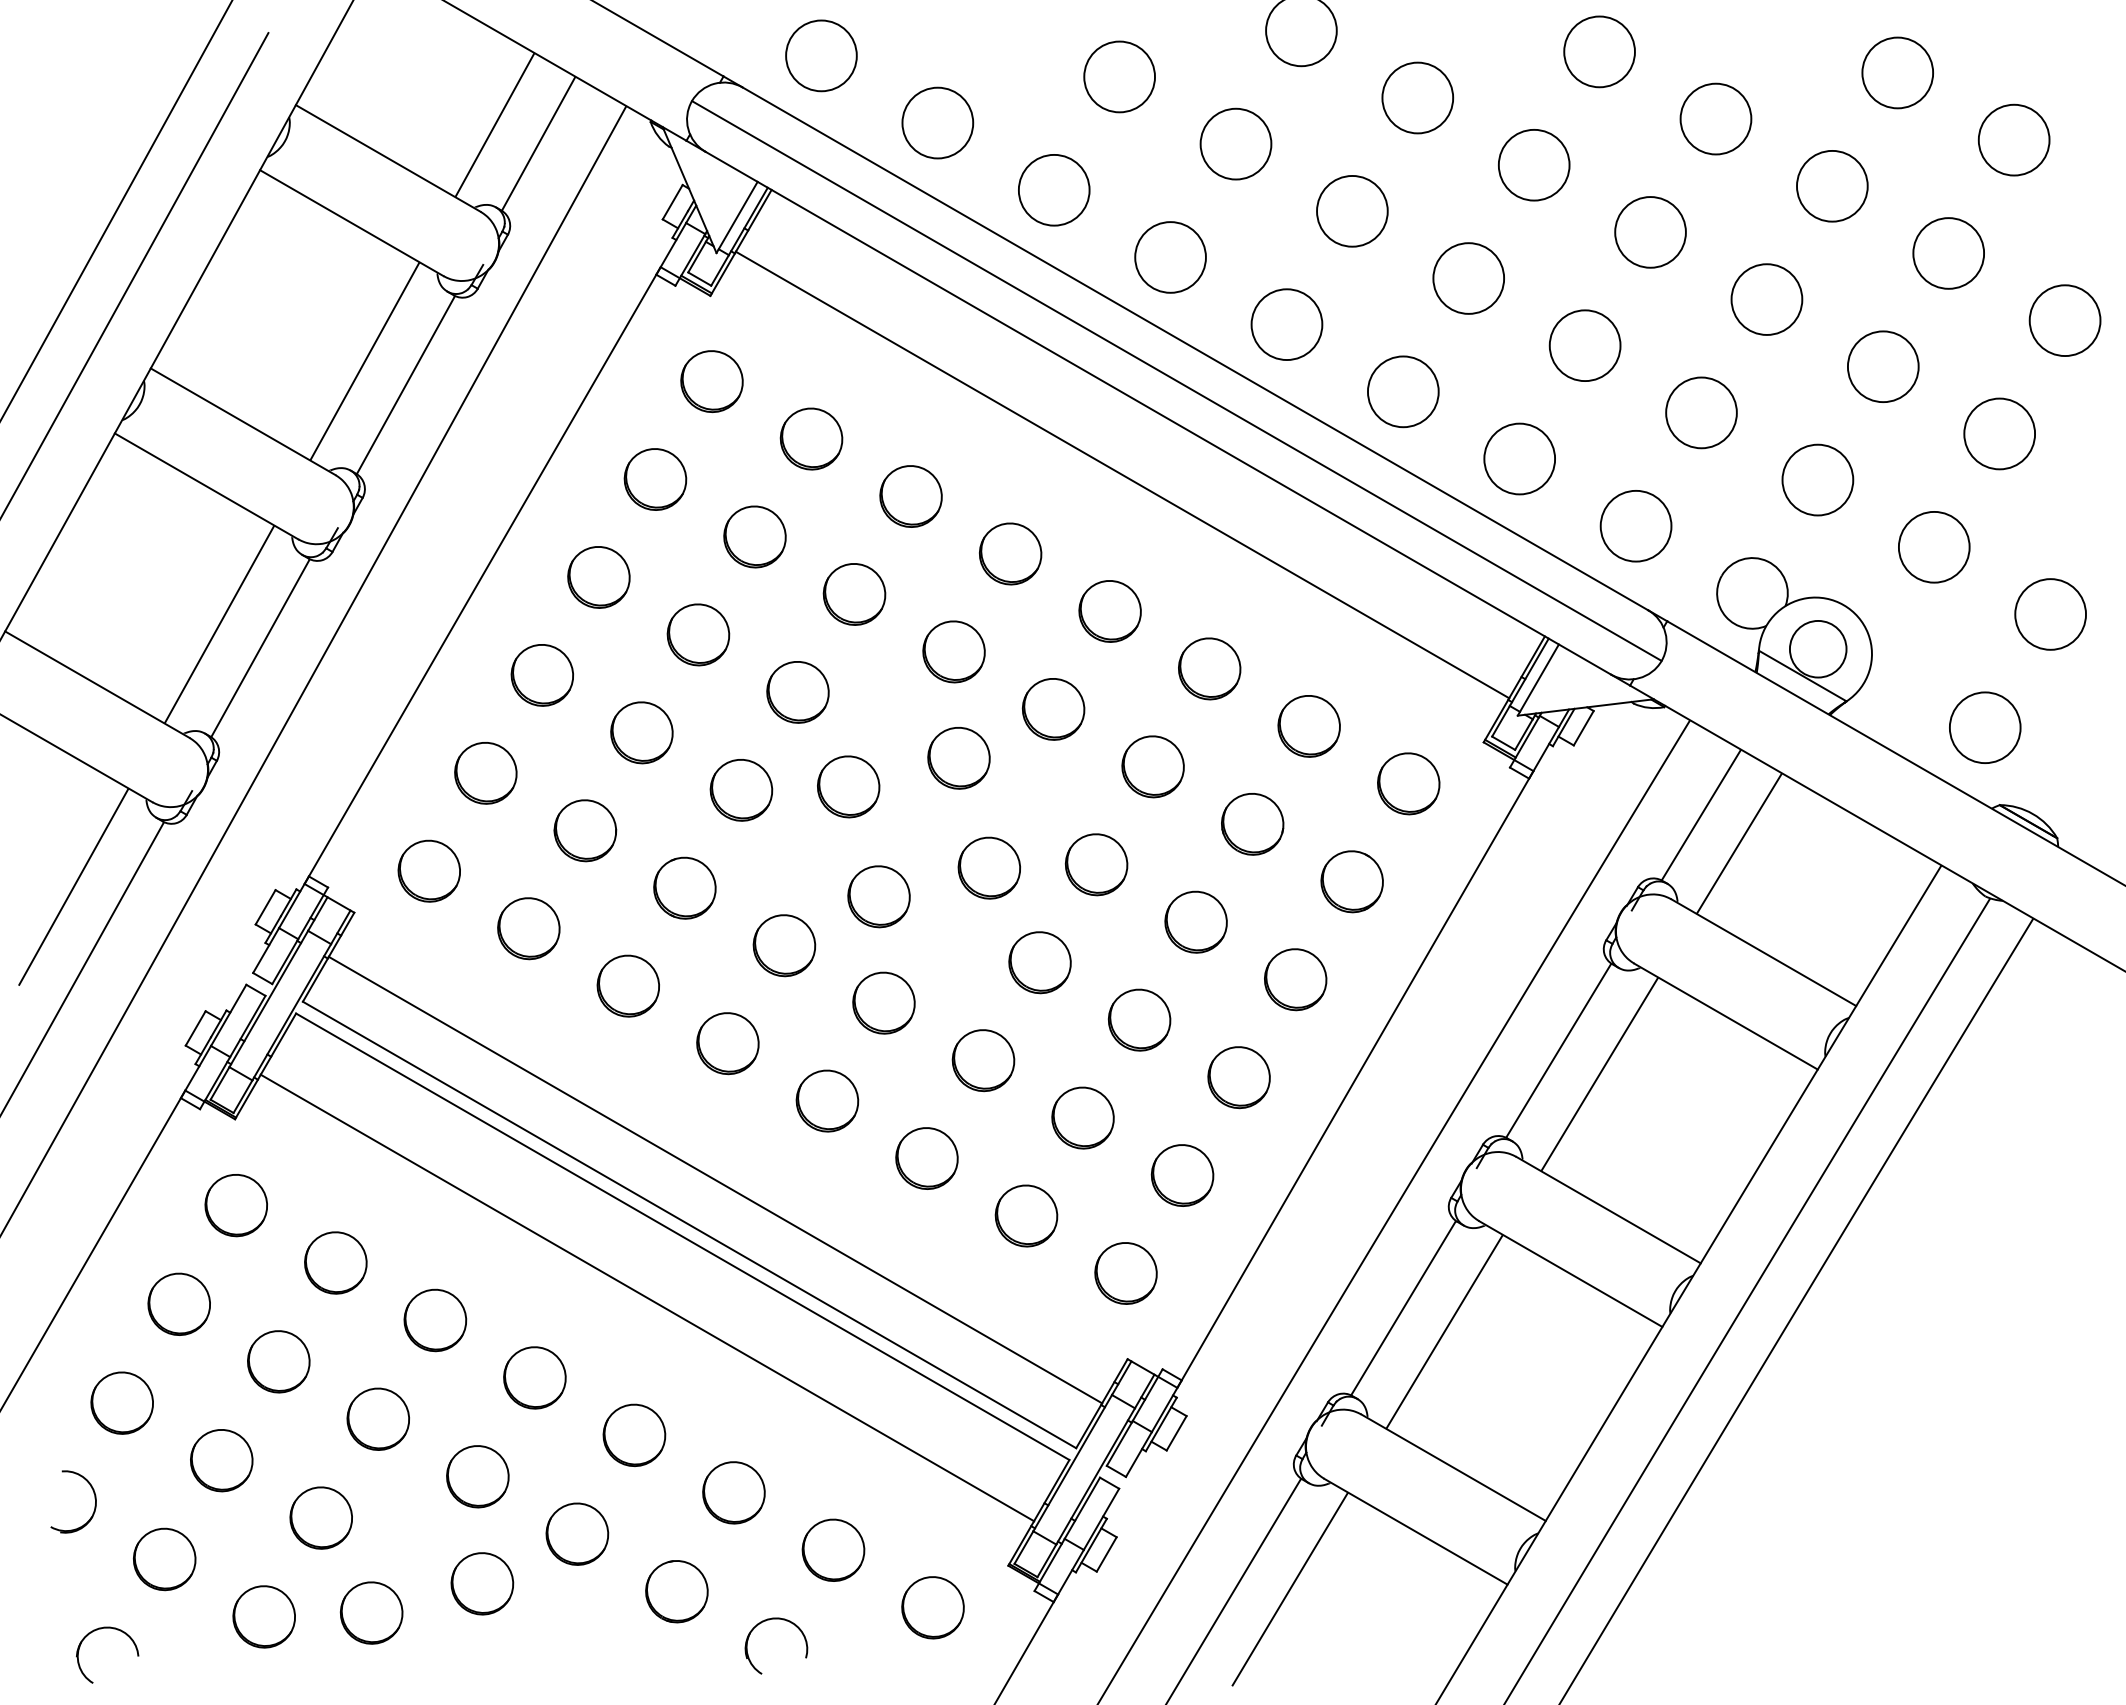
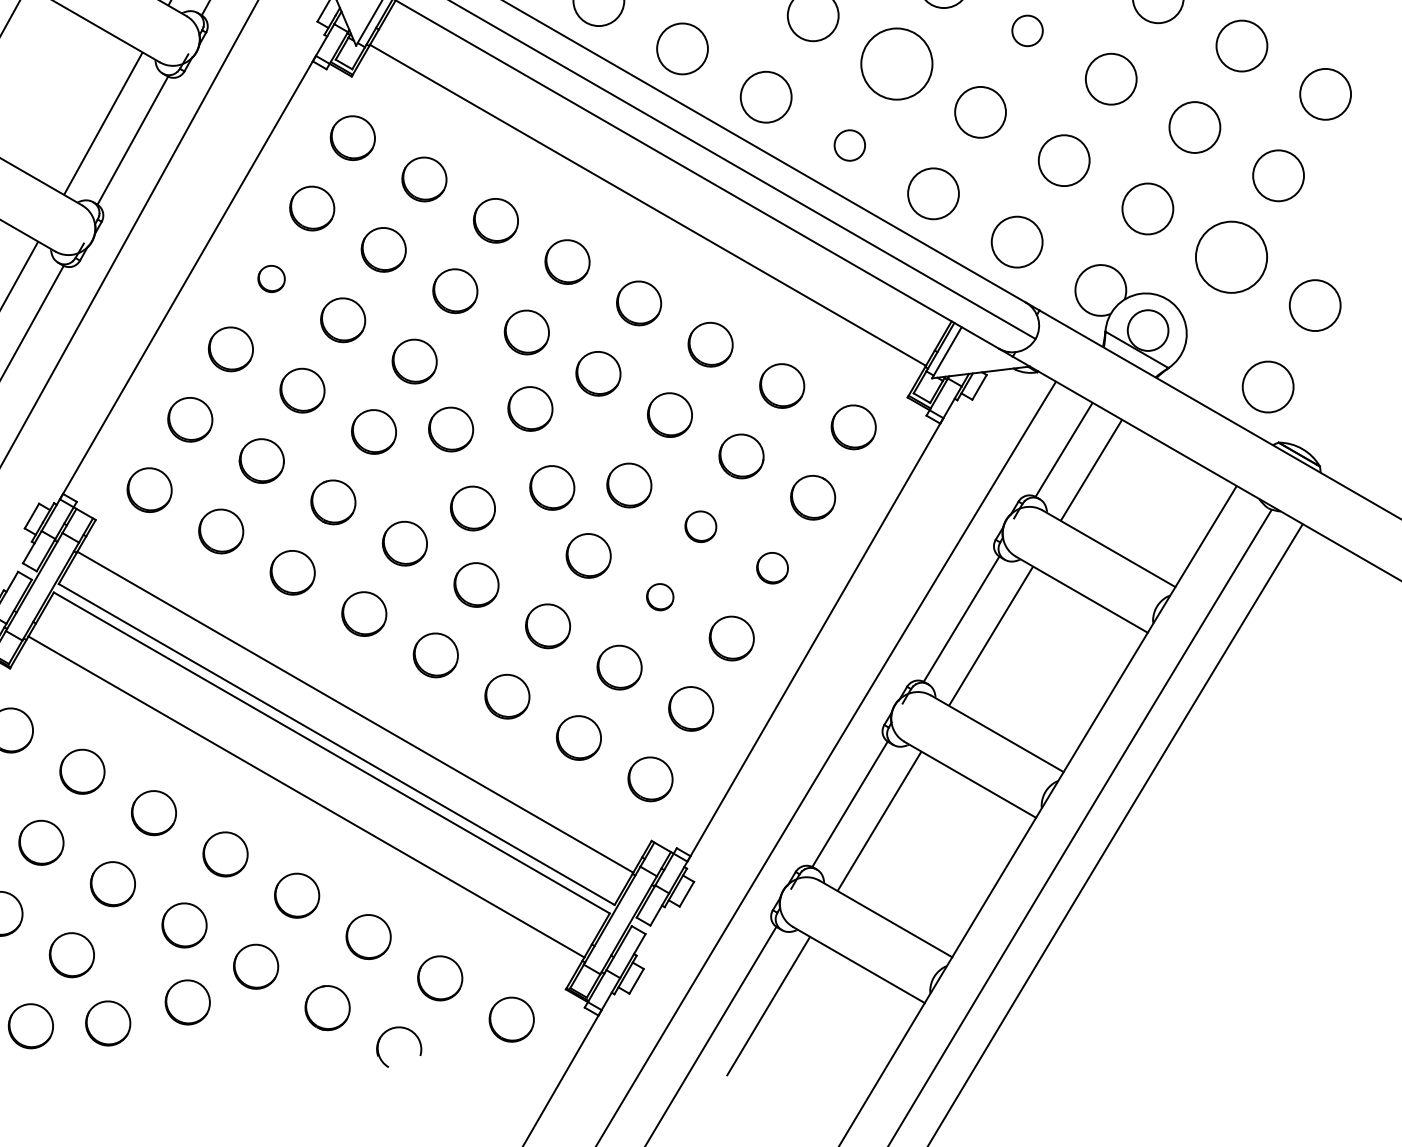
circle: (1650, 232) -> (1027, 30), size x0.6
circle: (1468, 278) -> (896, 64), size x1.4
circle: (1402, 391) -> (849, 145), size x0.6
circle: (1933, 546) -> (1230, 256), size x1.4
part: (598, 577) -> (271, 279), size x0.6
part: (1195, 921) -> (700, 526), size x0.7
part: (1295, 979) -> (772, 568), size x0.7
part: (1139, 1019) -> (660, 596), size x0.6

